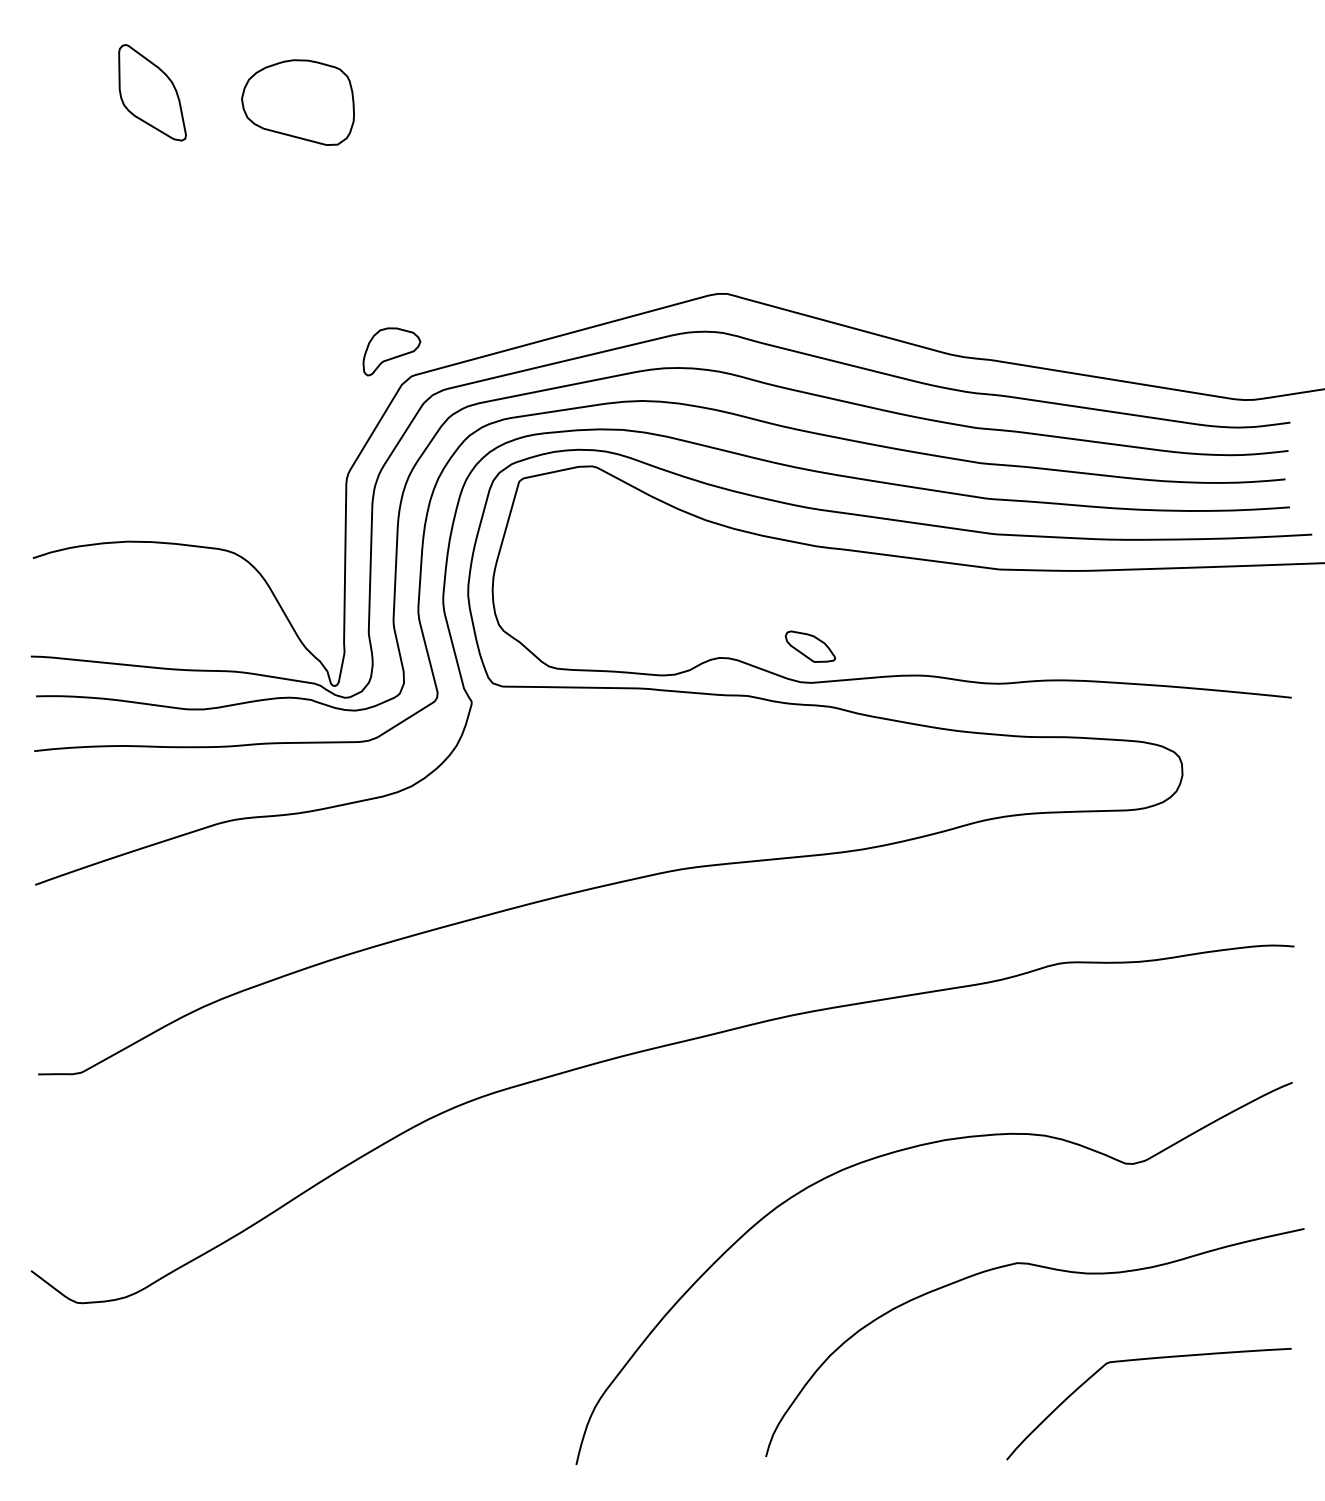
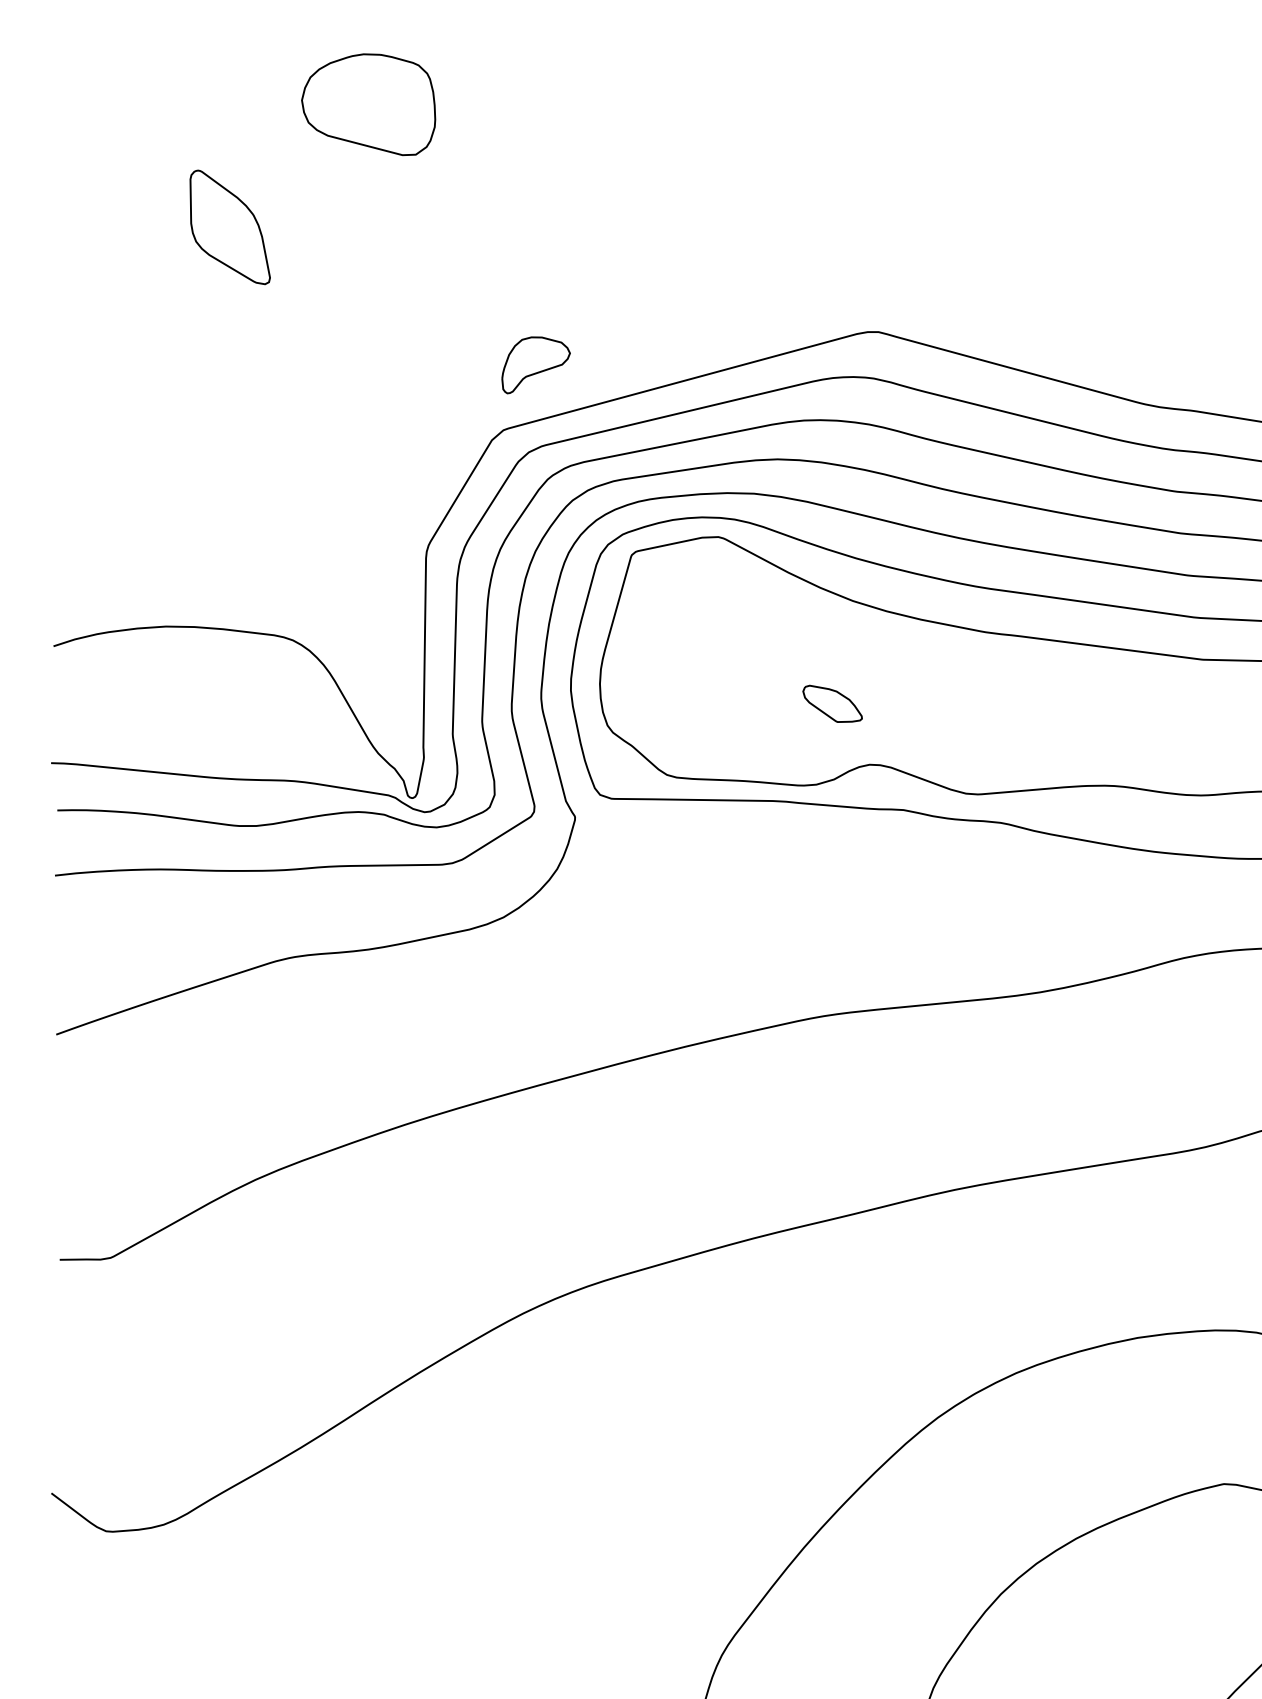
part: (152, 92) -> (230, 227), moved
part: (391, 351) -> (535, 364), moved
part: (809, 646) -> (831, 703), moved

